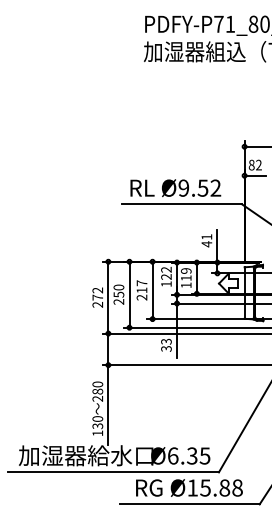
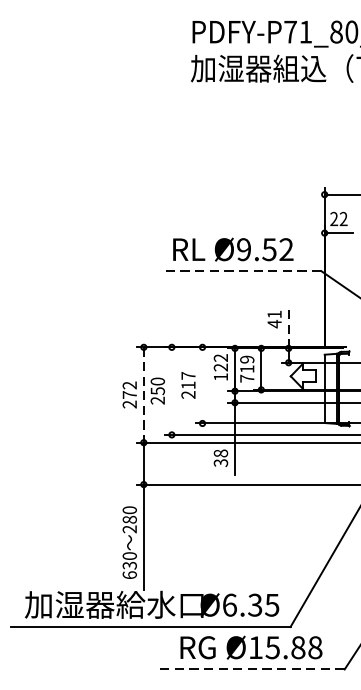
text: (251, 164) -> (333, 218), 82 -> 22
line: (182, 204) -> (242, 271), solid -> dashed
line: (217, 245) -> (288, 325), solid -> dashed
text: (186, 285) -> (247, 378), 119 -> 719
line: (152, 290) -> (202, 385), removed
line: (129, 294) -> (171, 390), removed
line: (108, 297) -> (143, 394), solid -> dashed
text: (166, 341) -> (220, 453), 33 -> 38
text: (97, 433) -> (129, 575), 130 -> 630
line: (189, 504) -> (251, 669), solid -> dashed

